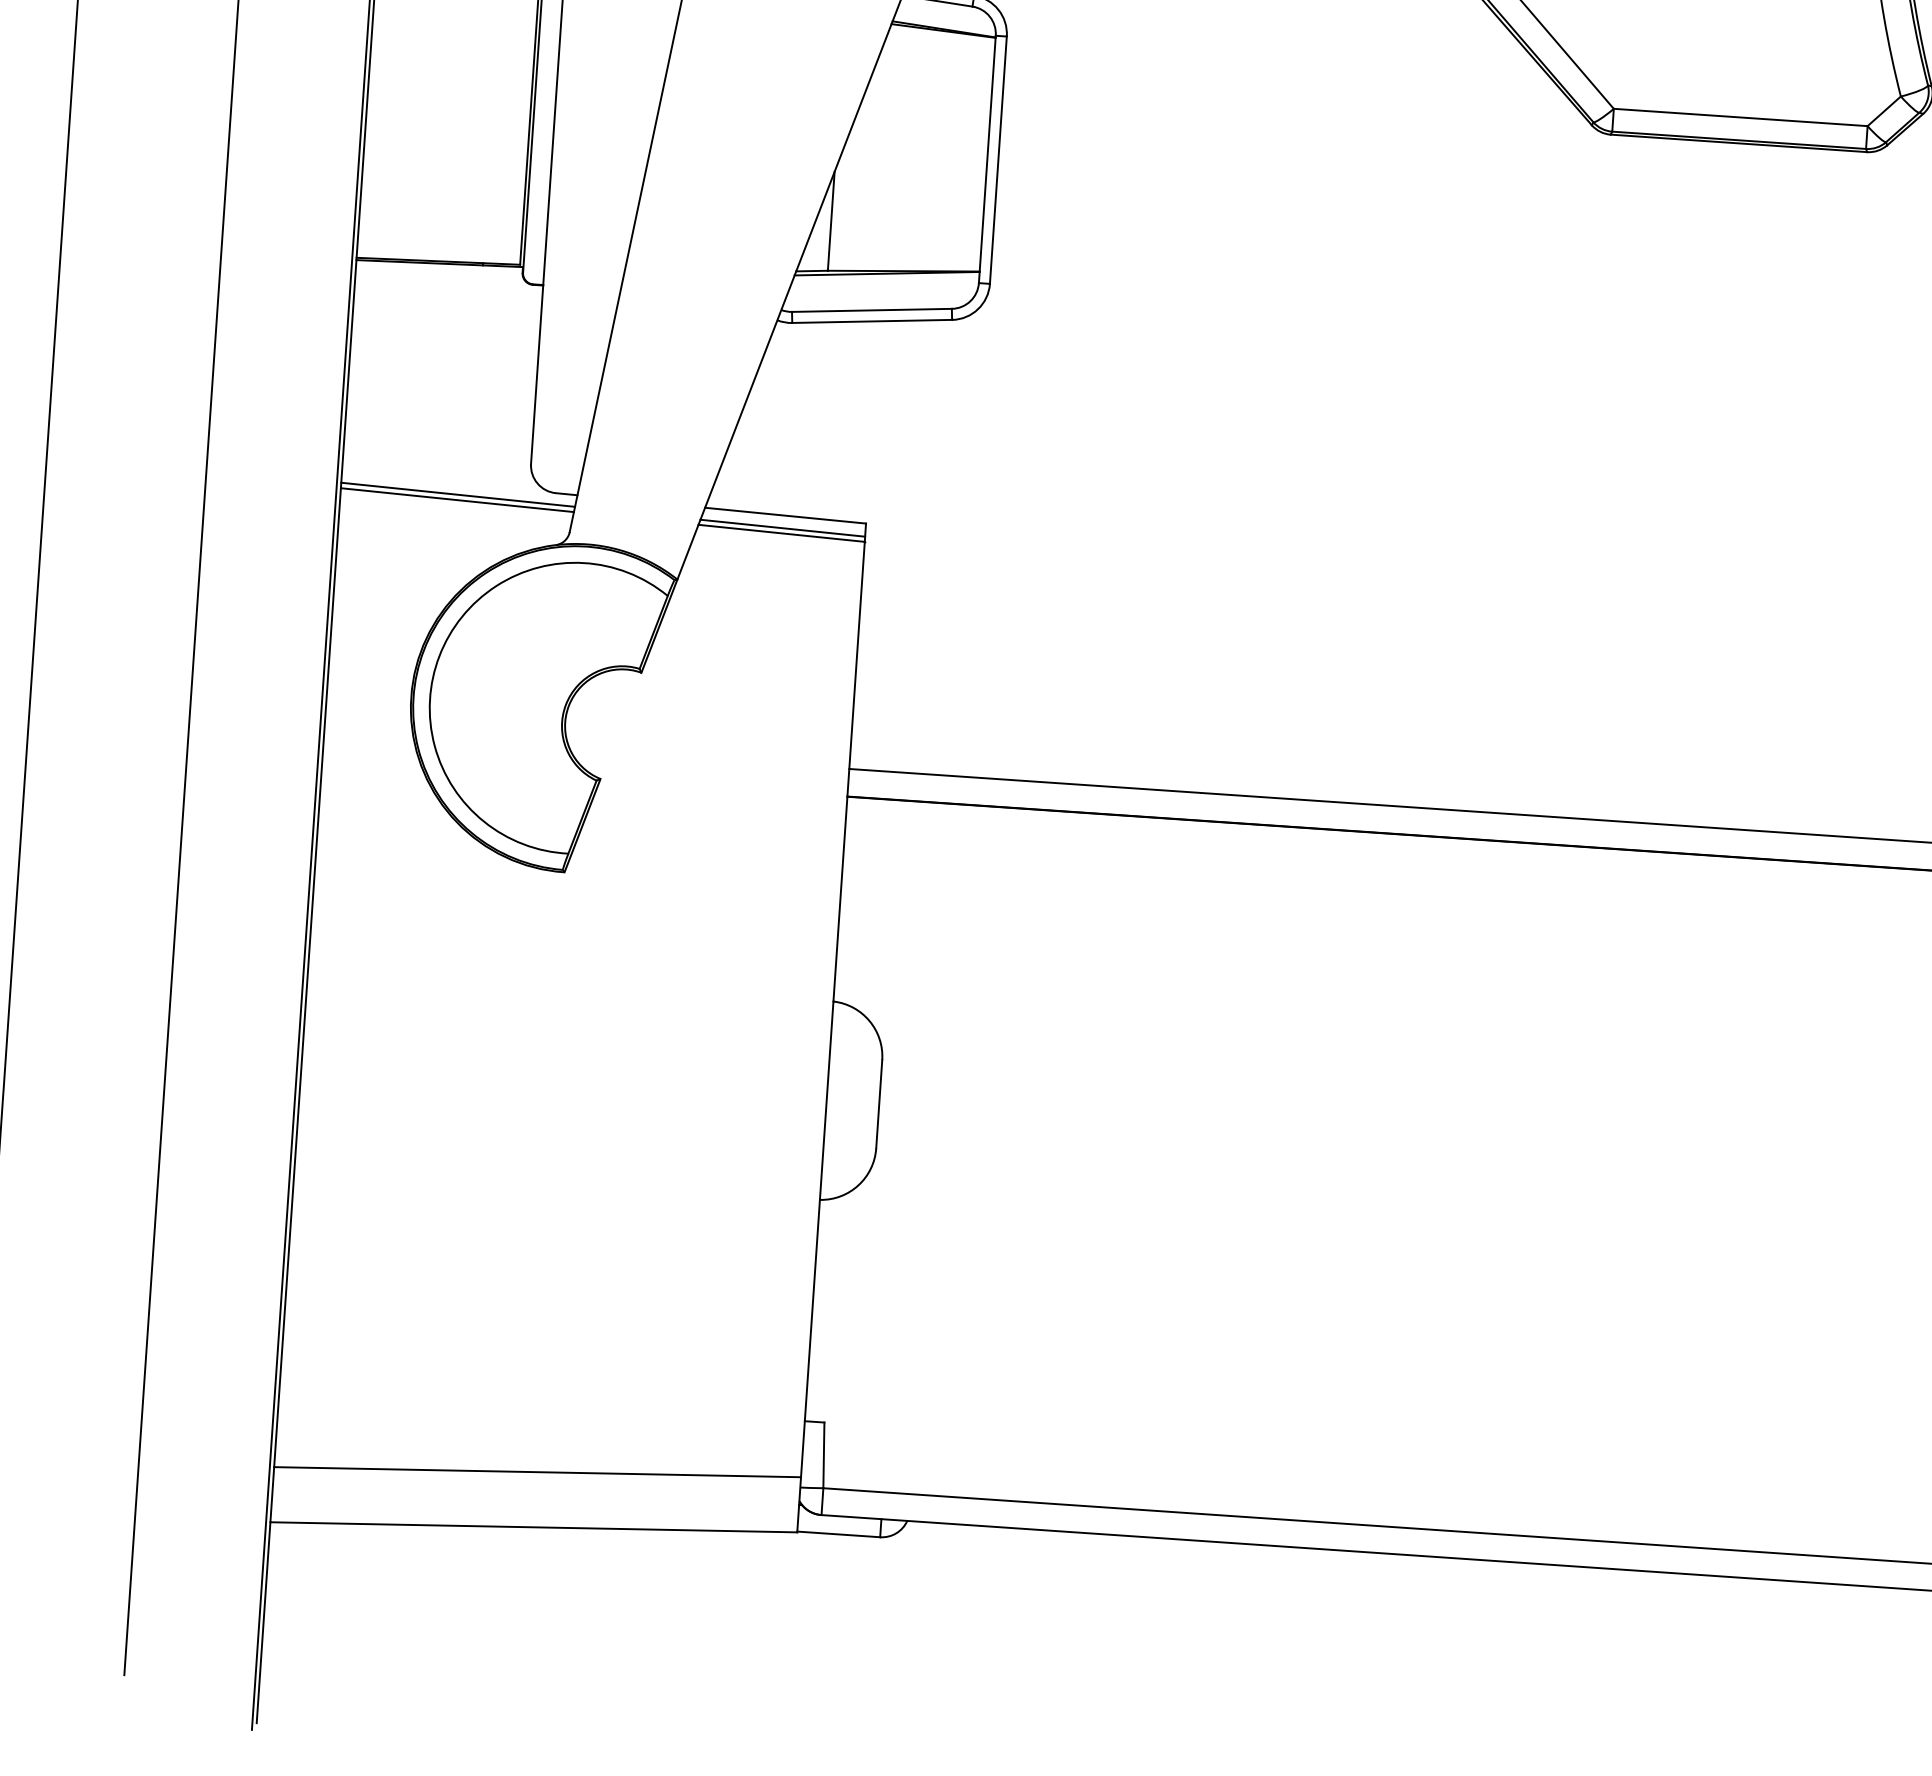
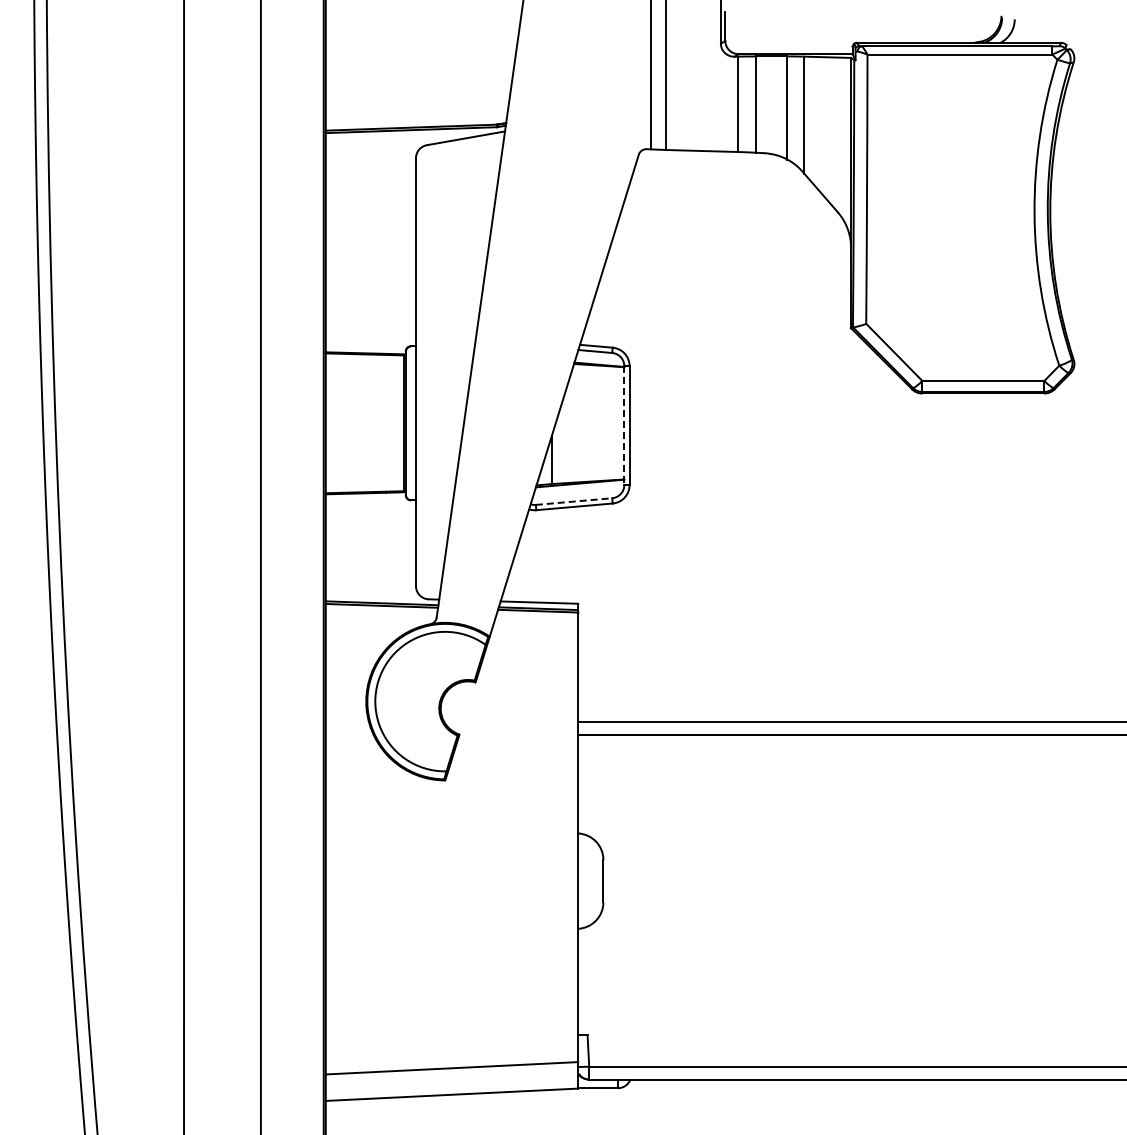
line: (987, 161) -> (624, 426), solid -> dashed
line: (872, 310) -> (574, 501), solid -> dashed

